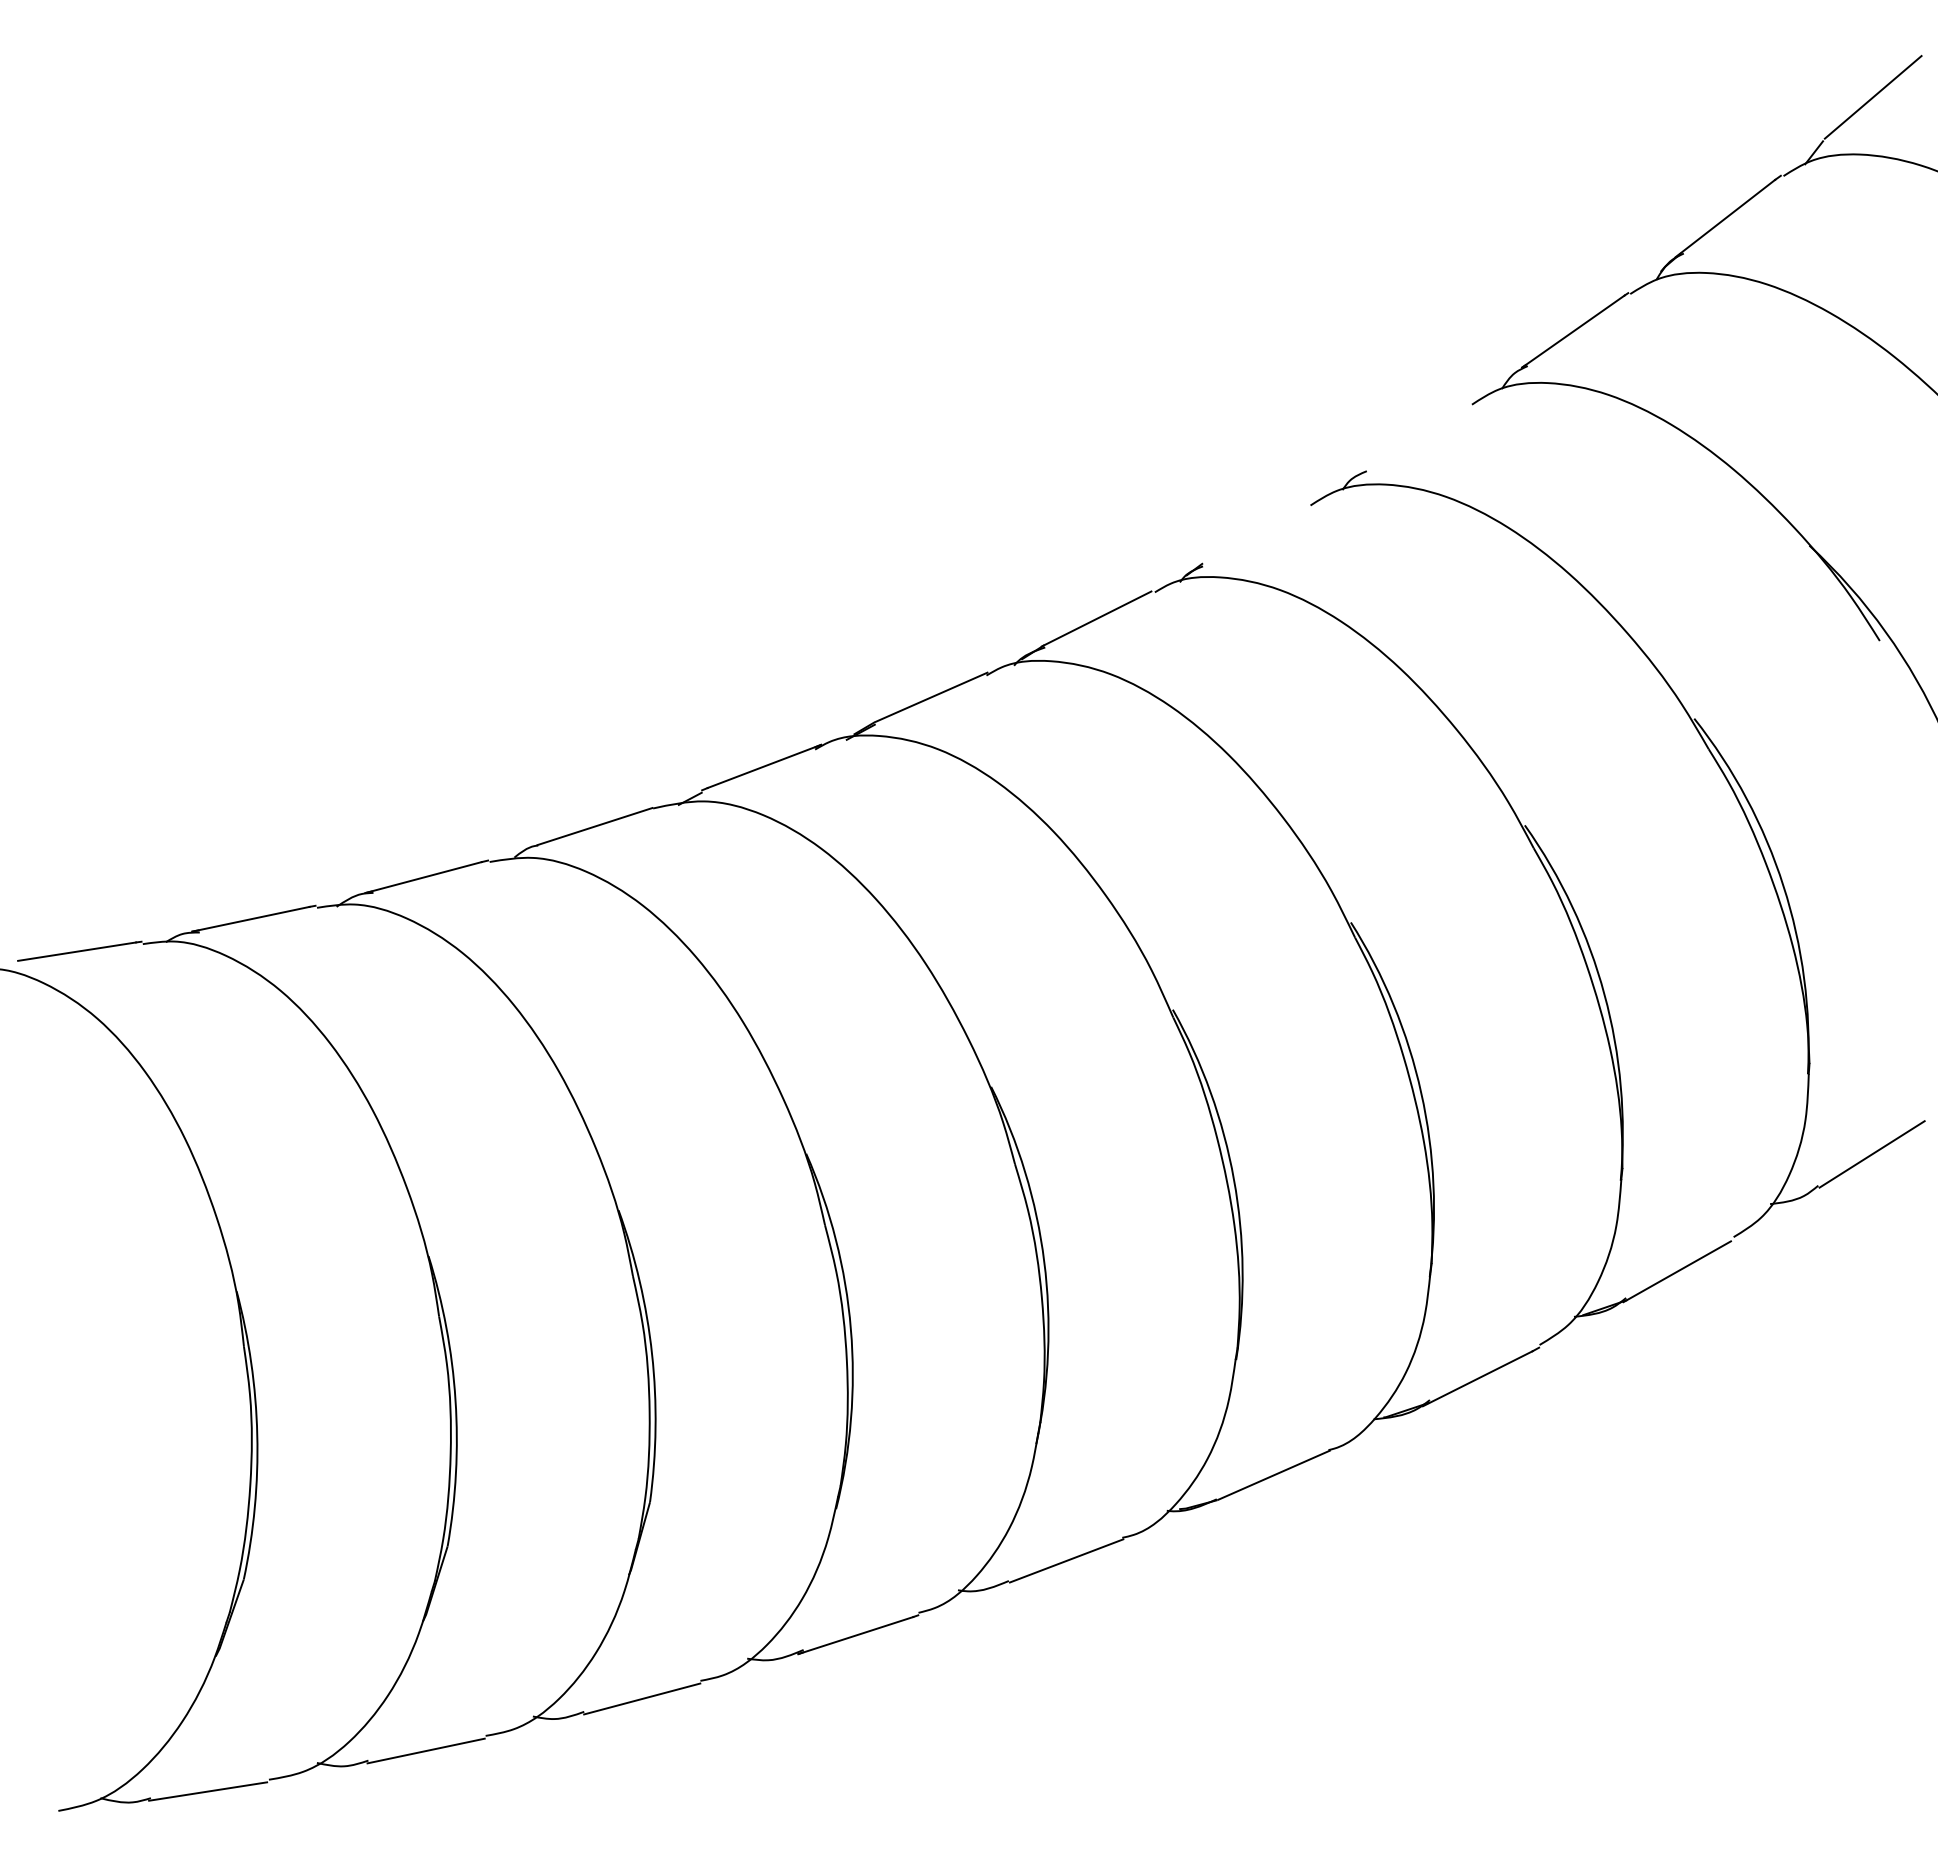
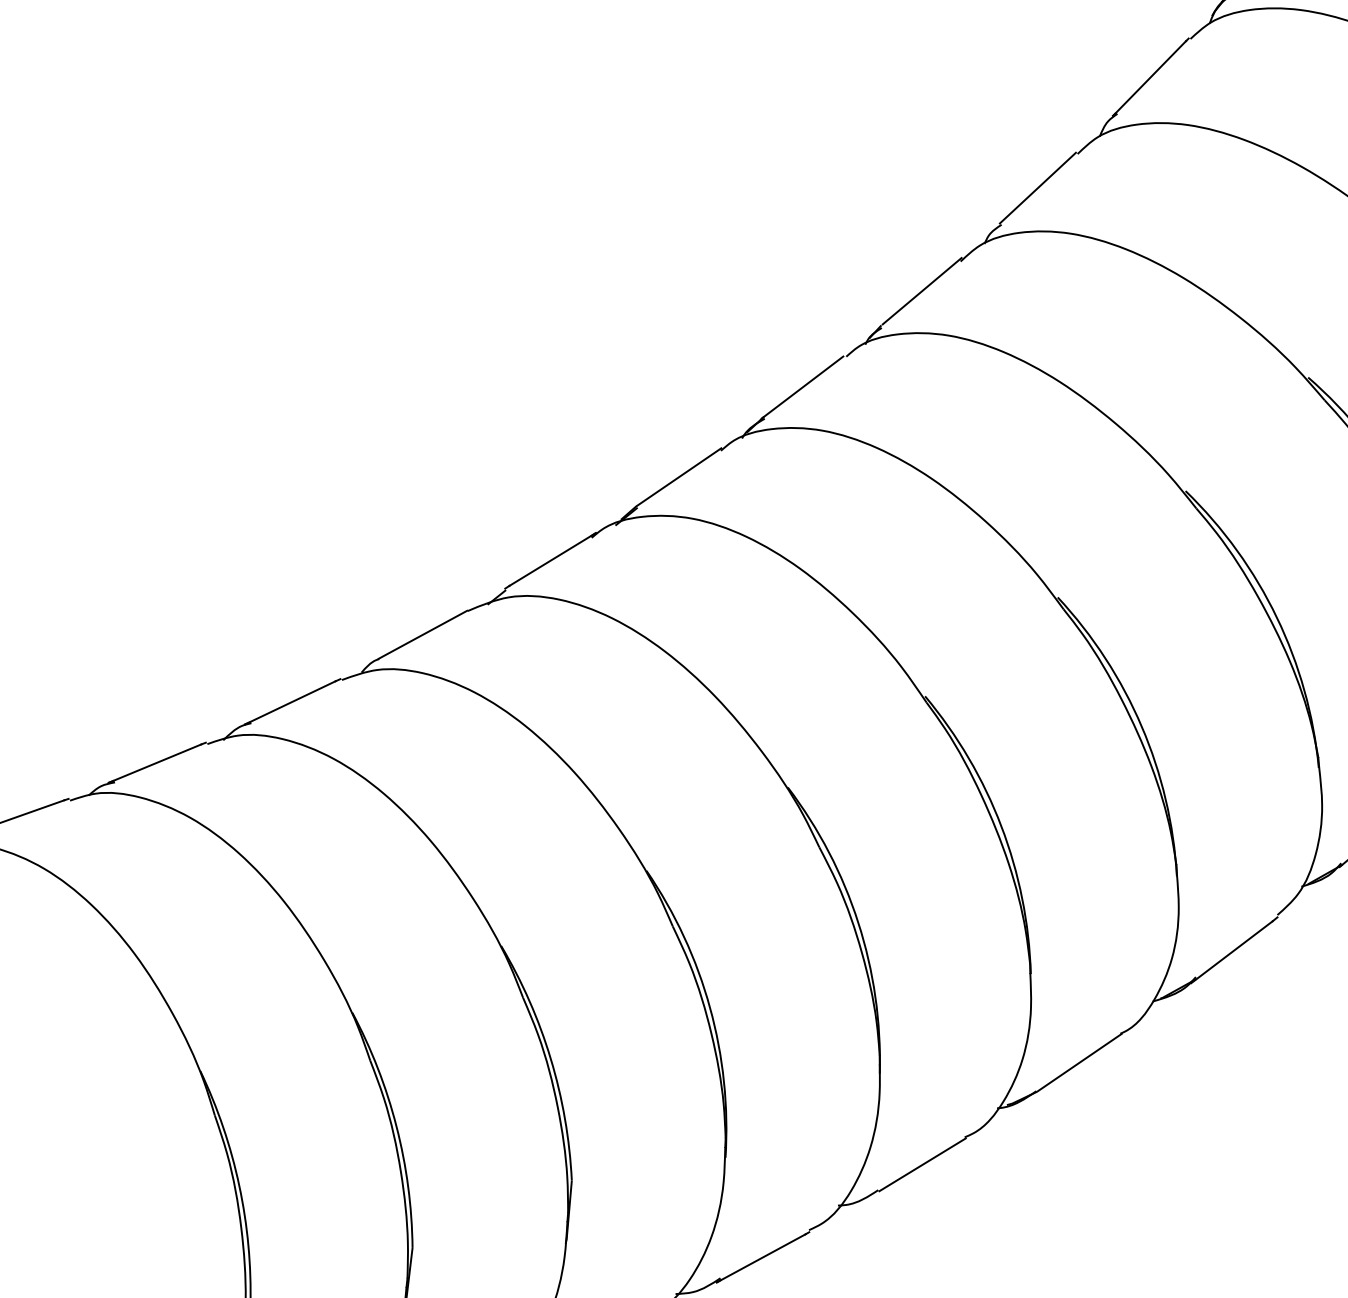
line: (1417, 435) -> (1037, 187), added
line: (1258, 531) -> (921, 290), added

